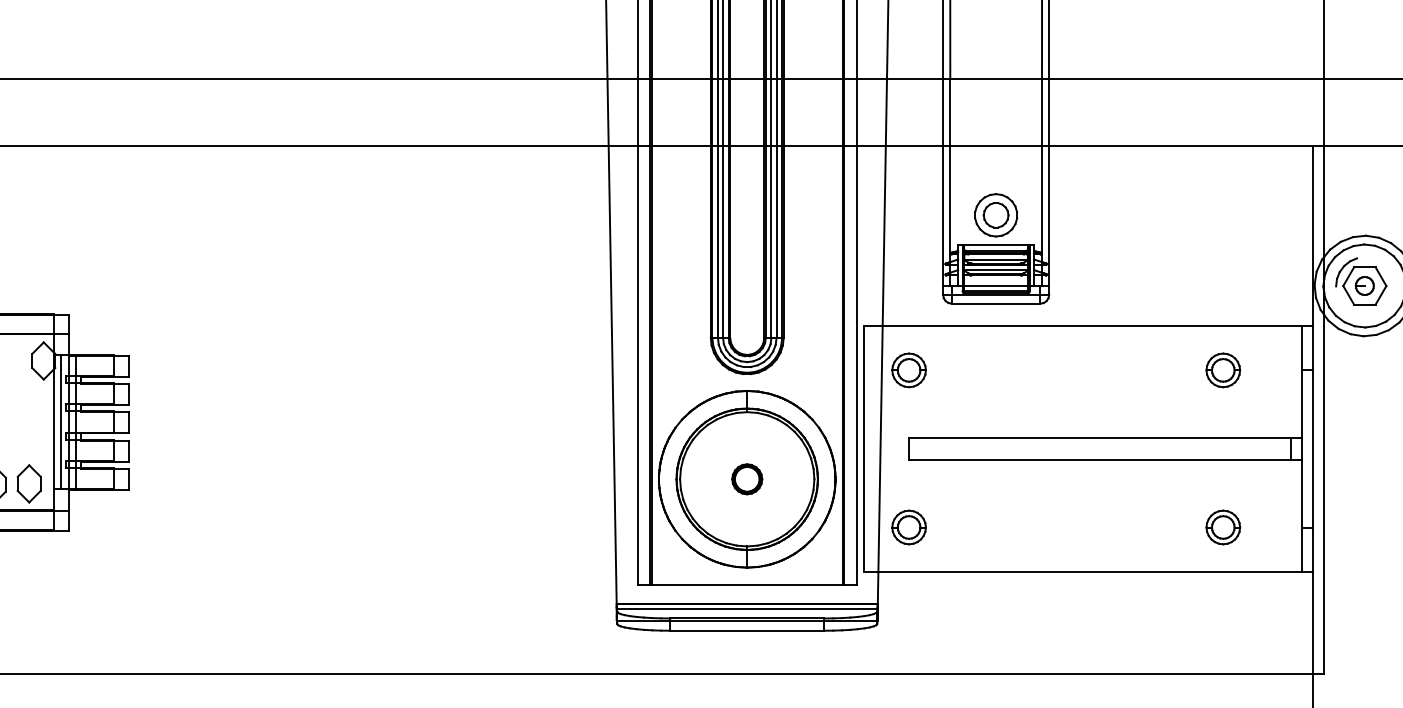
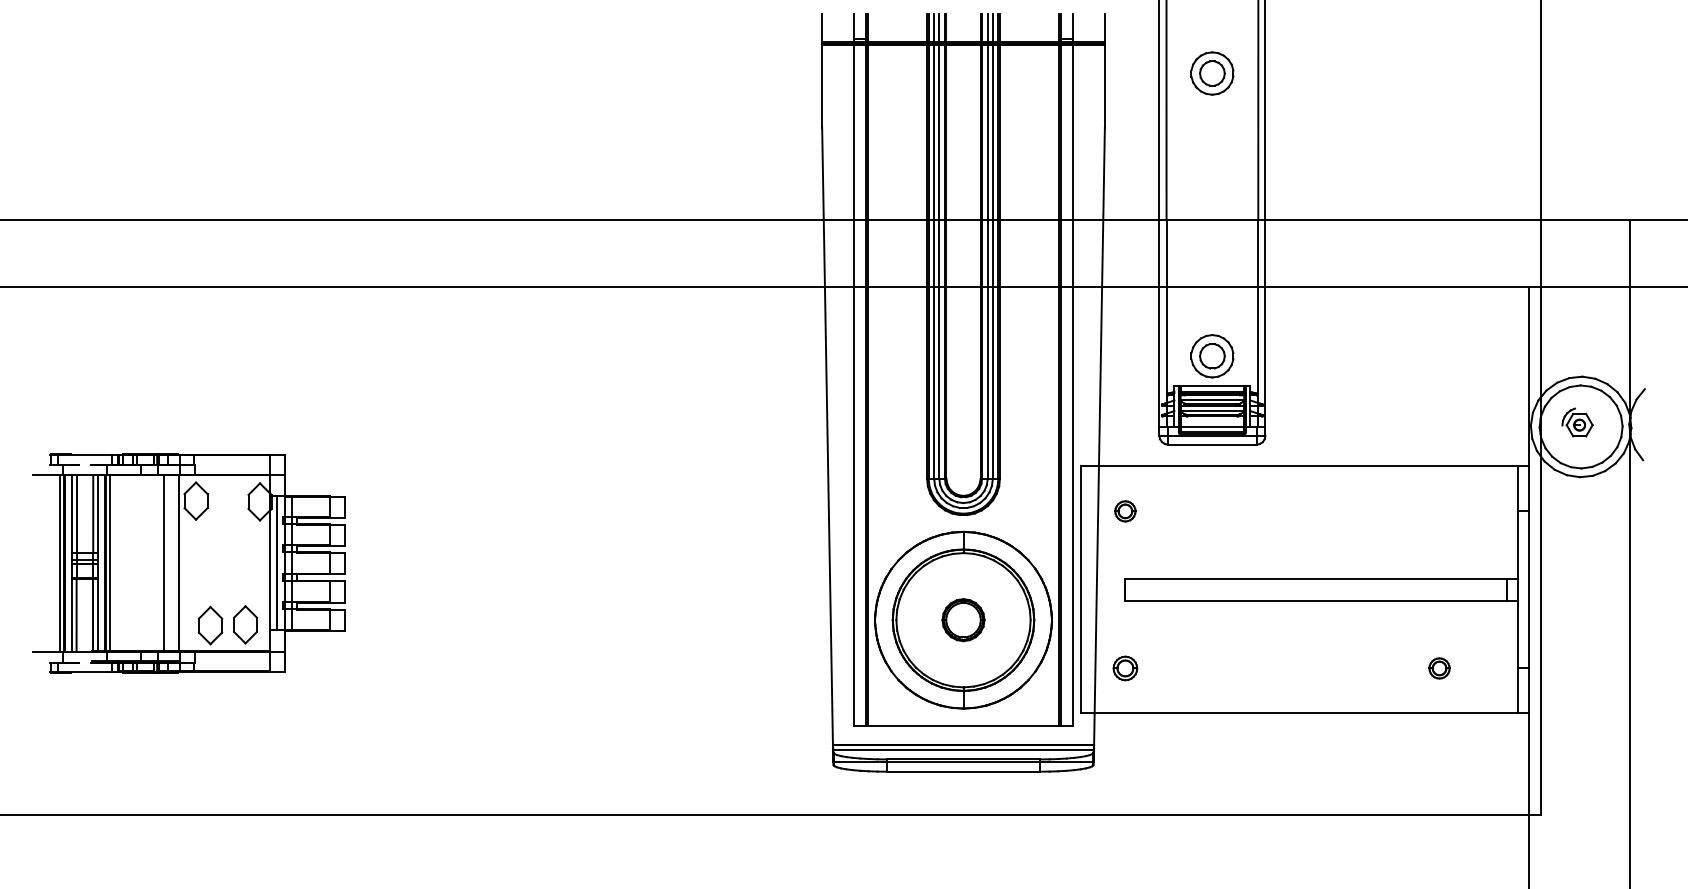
part: (1361, 281) -> (1577, 422), size x0.6
part: (909, 370) -> (1125, 511), size x0.6
part: (1223, 370) -> (1439, 511), removed
part: (747, 479) -> (963, 620), size x1.4
part: (909, 527) -> (1125, 668), size x0.7
part: (1223, 527) -> (1439, 668), size x0.6

